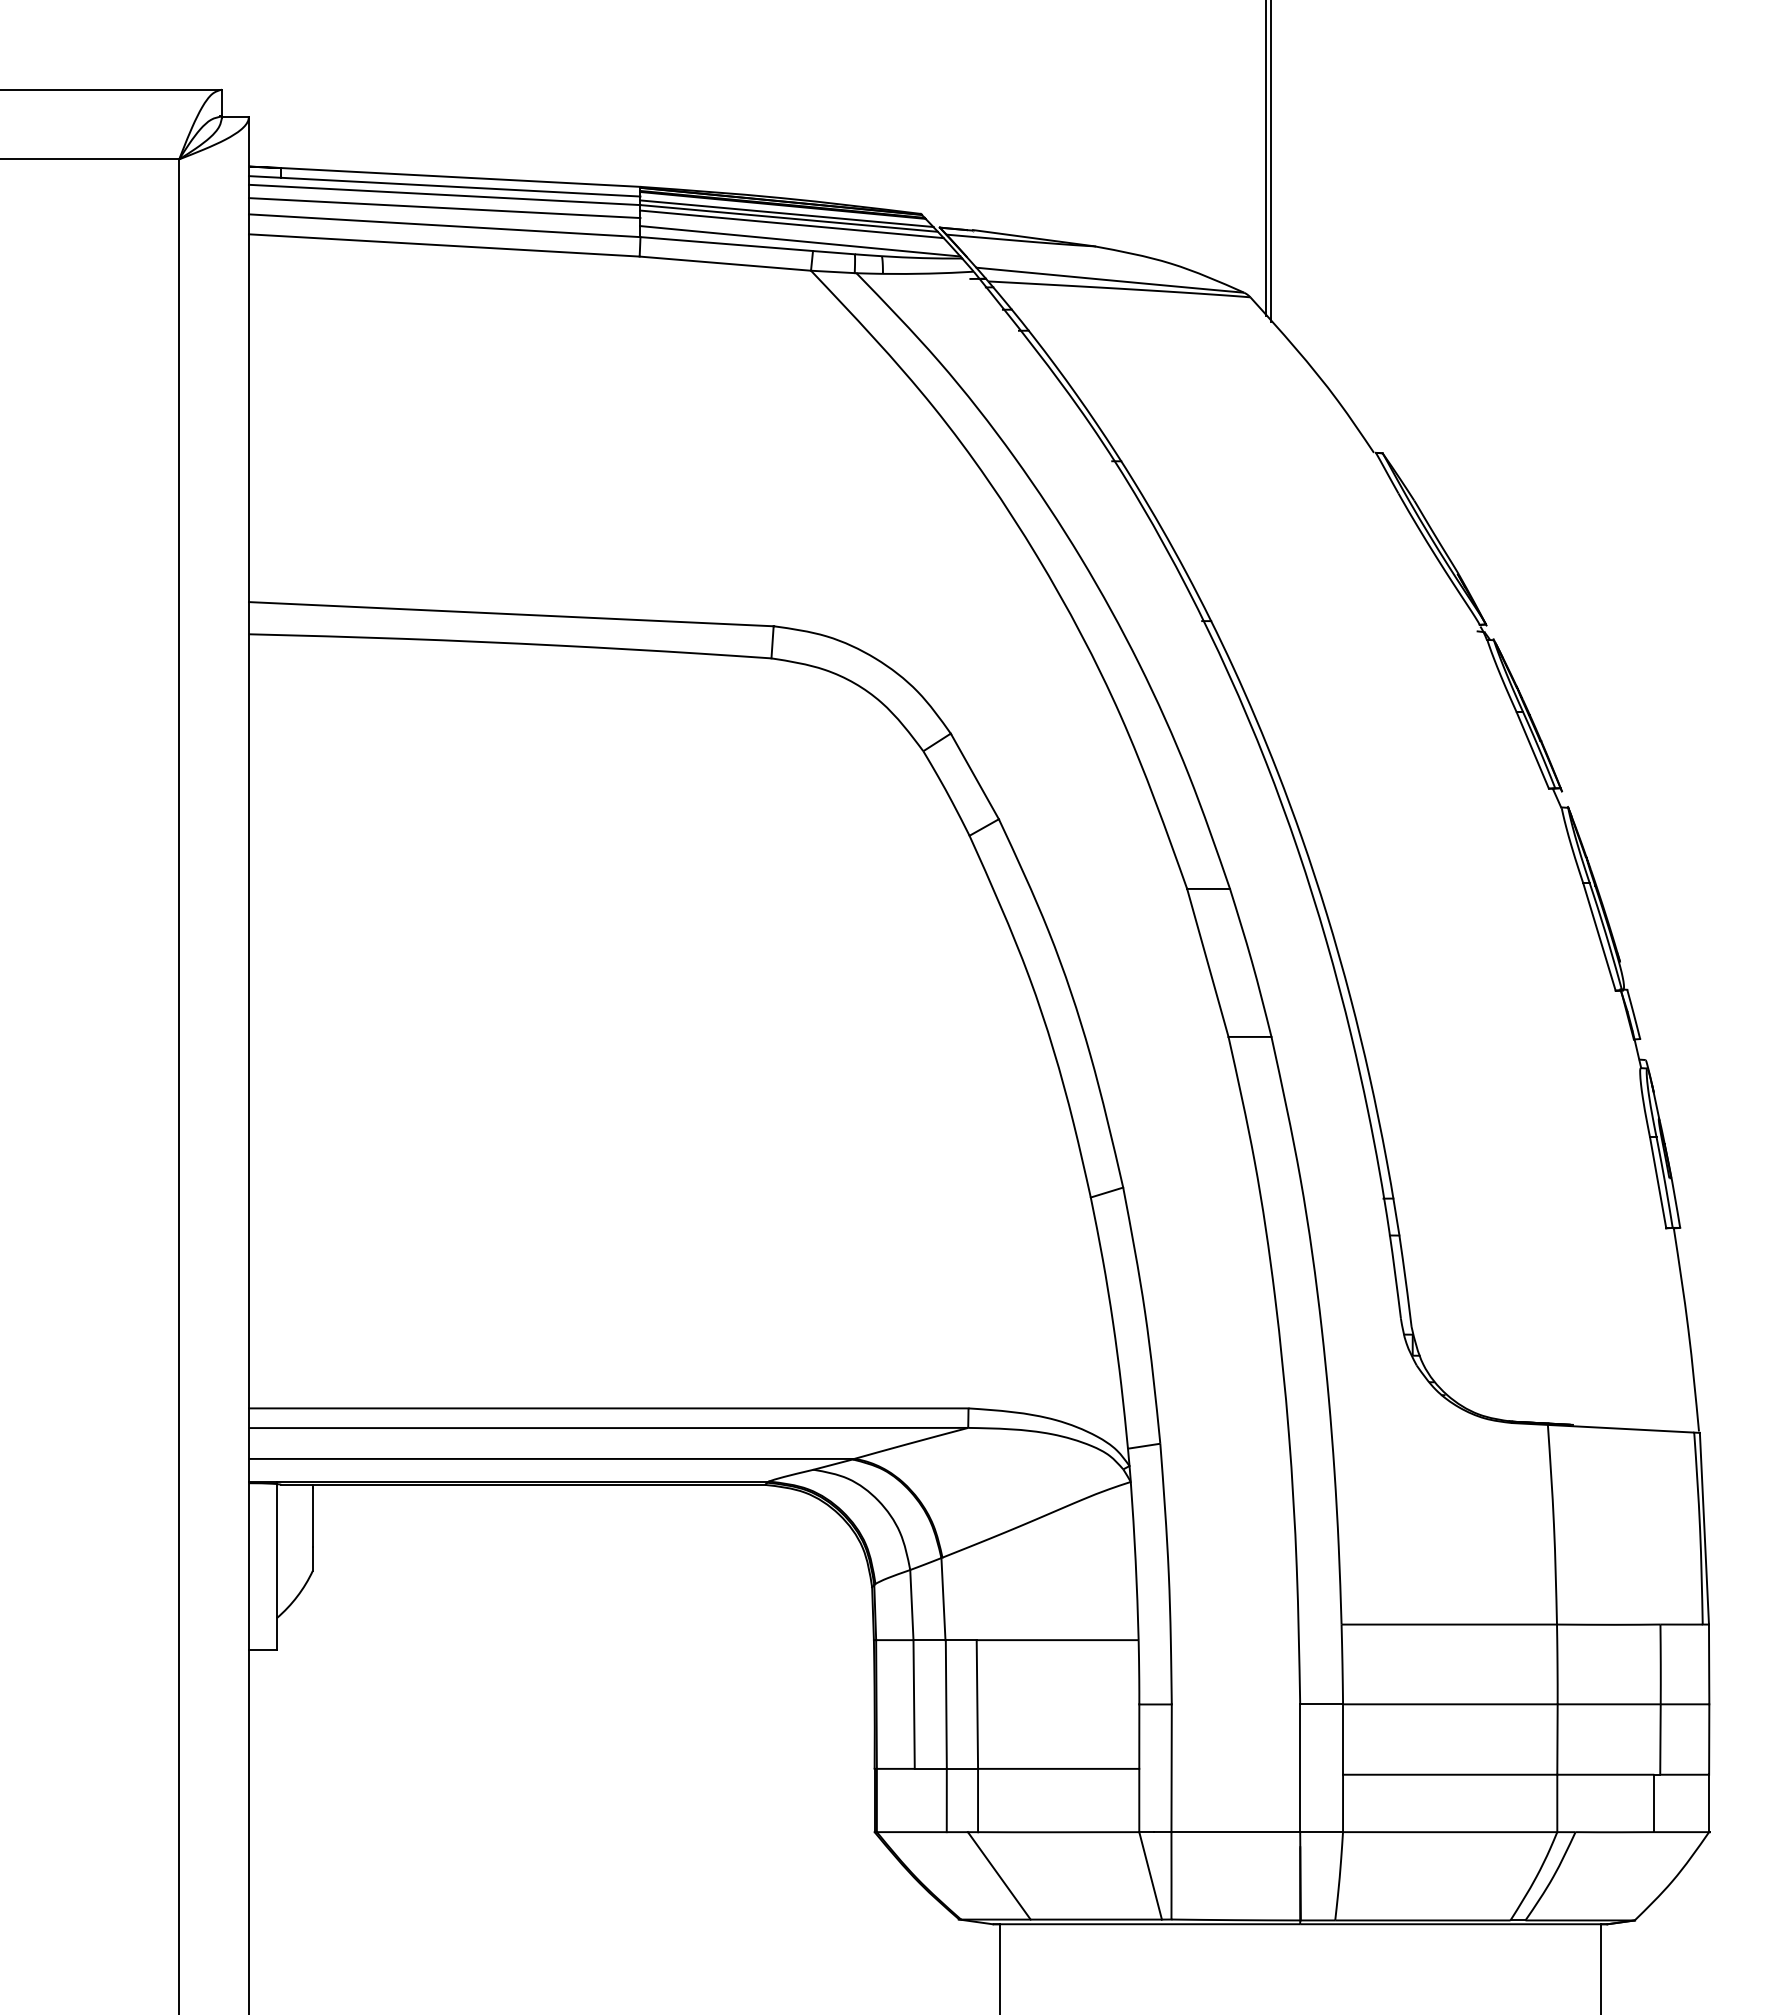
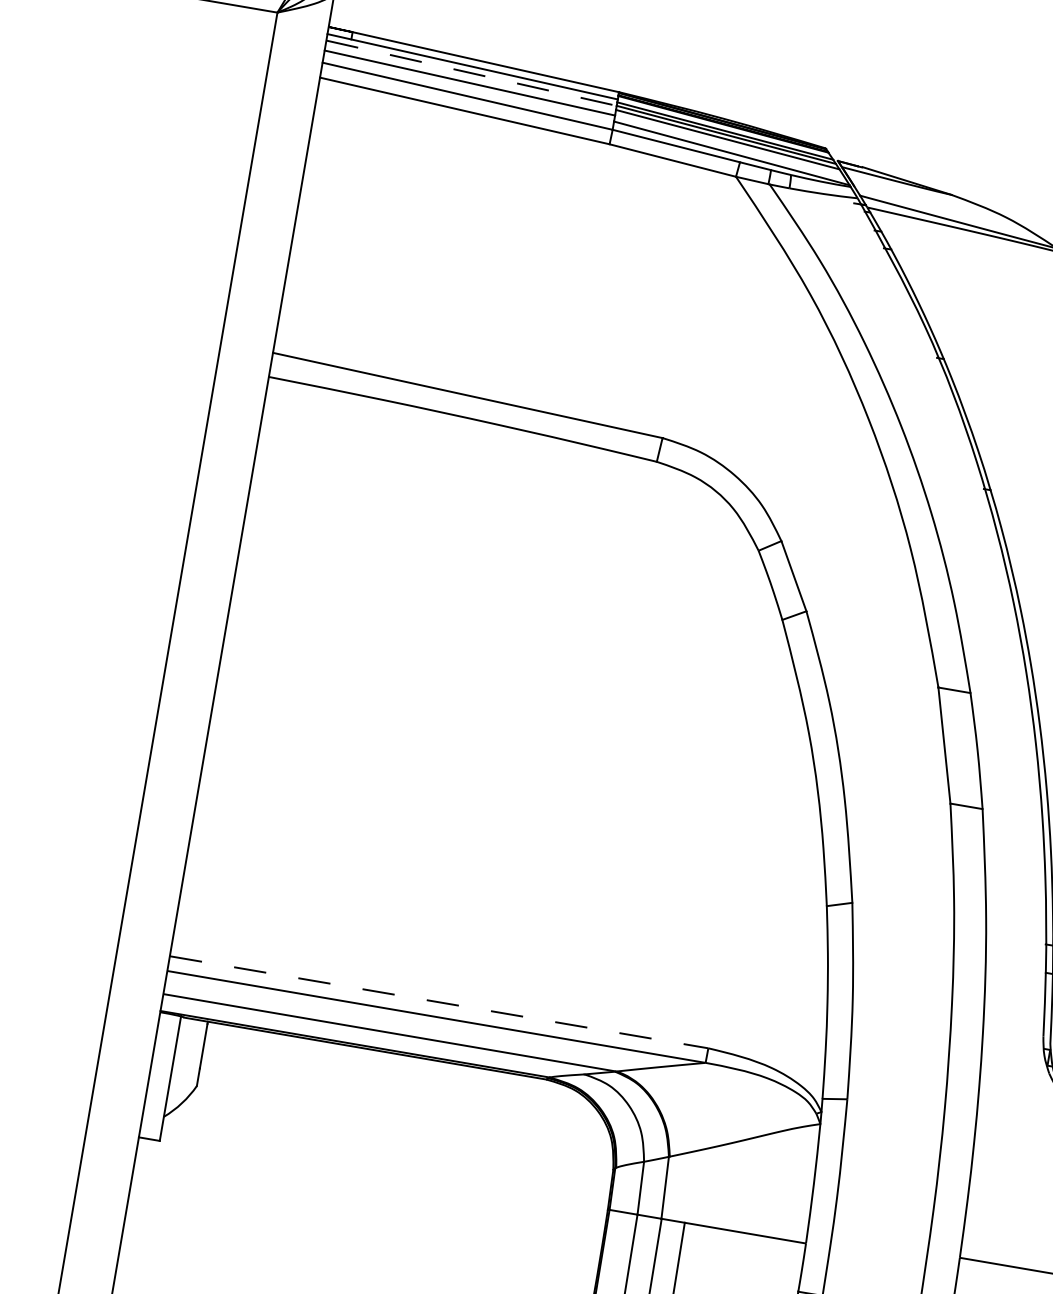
line: (444, 194) -> (471, 72), solid -> dashed
line: (608, 1408) -> (438, 1002), solid -> dashed

